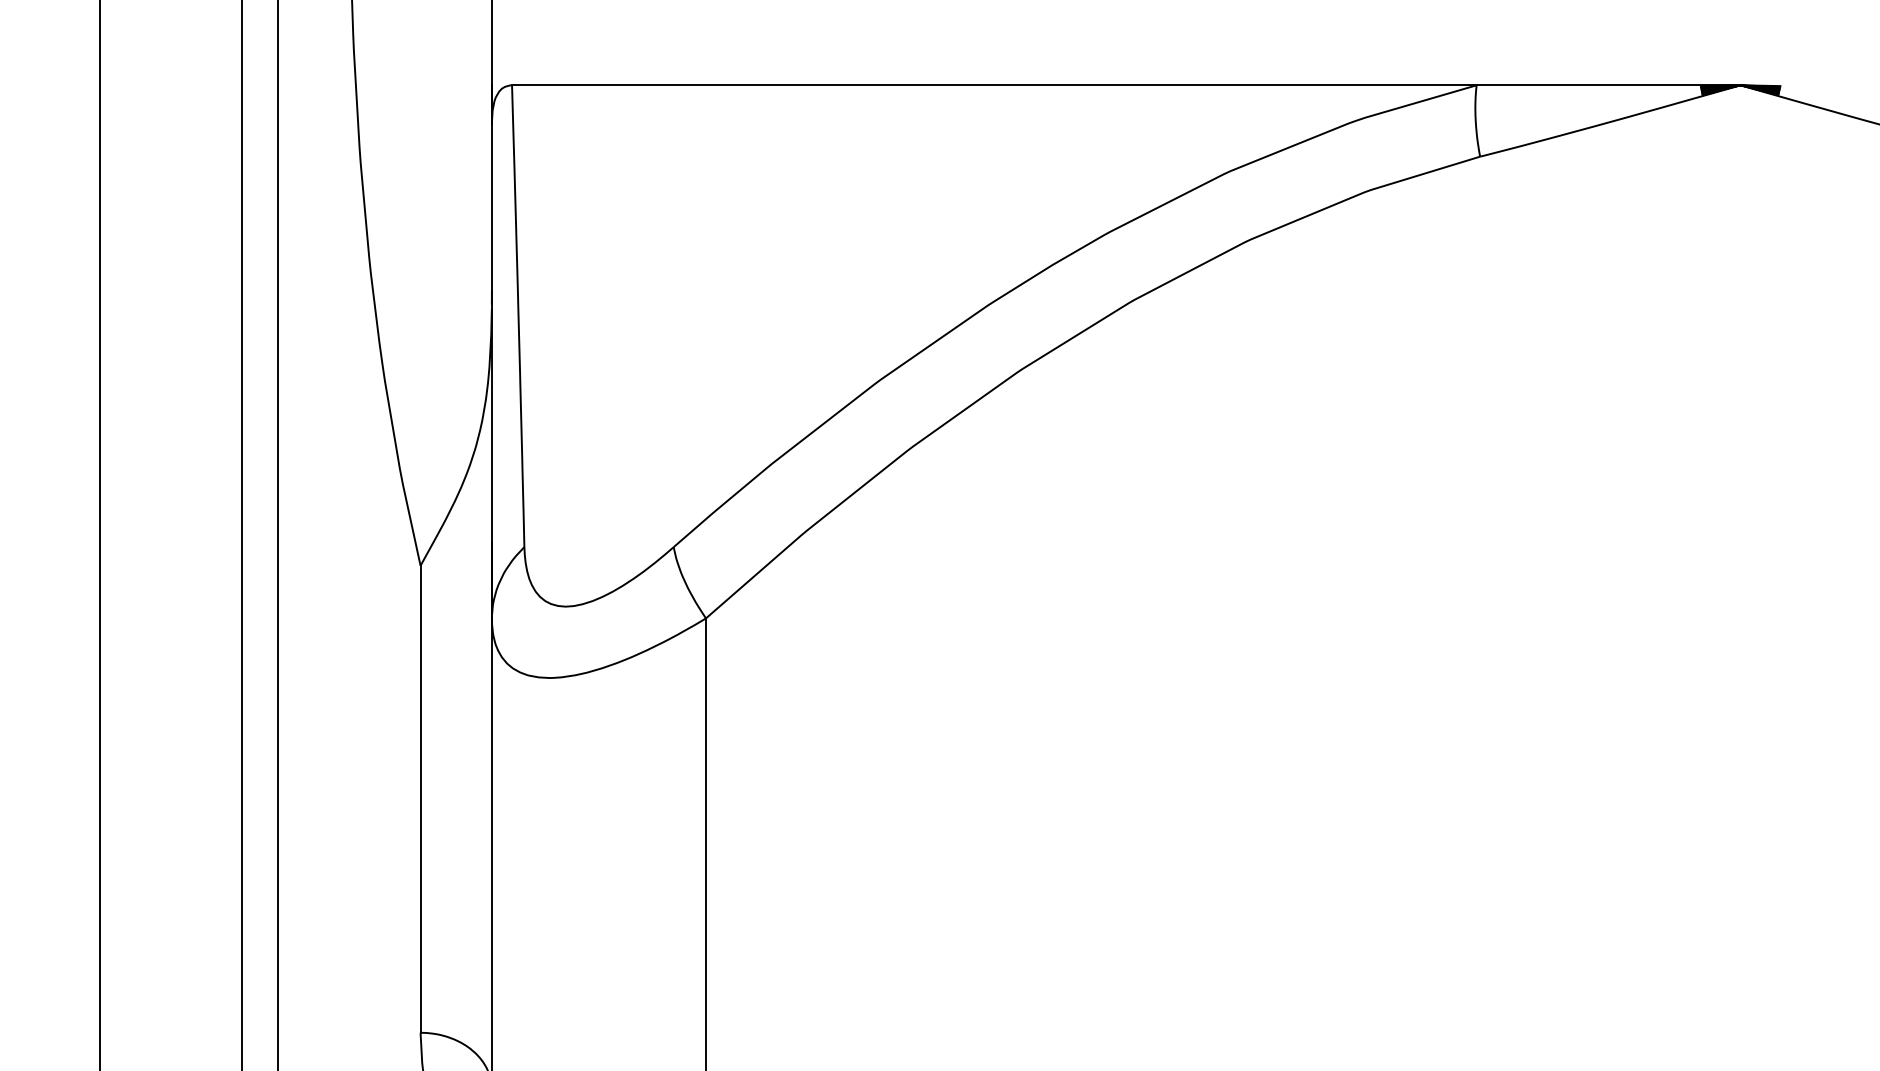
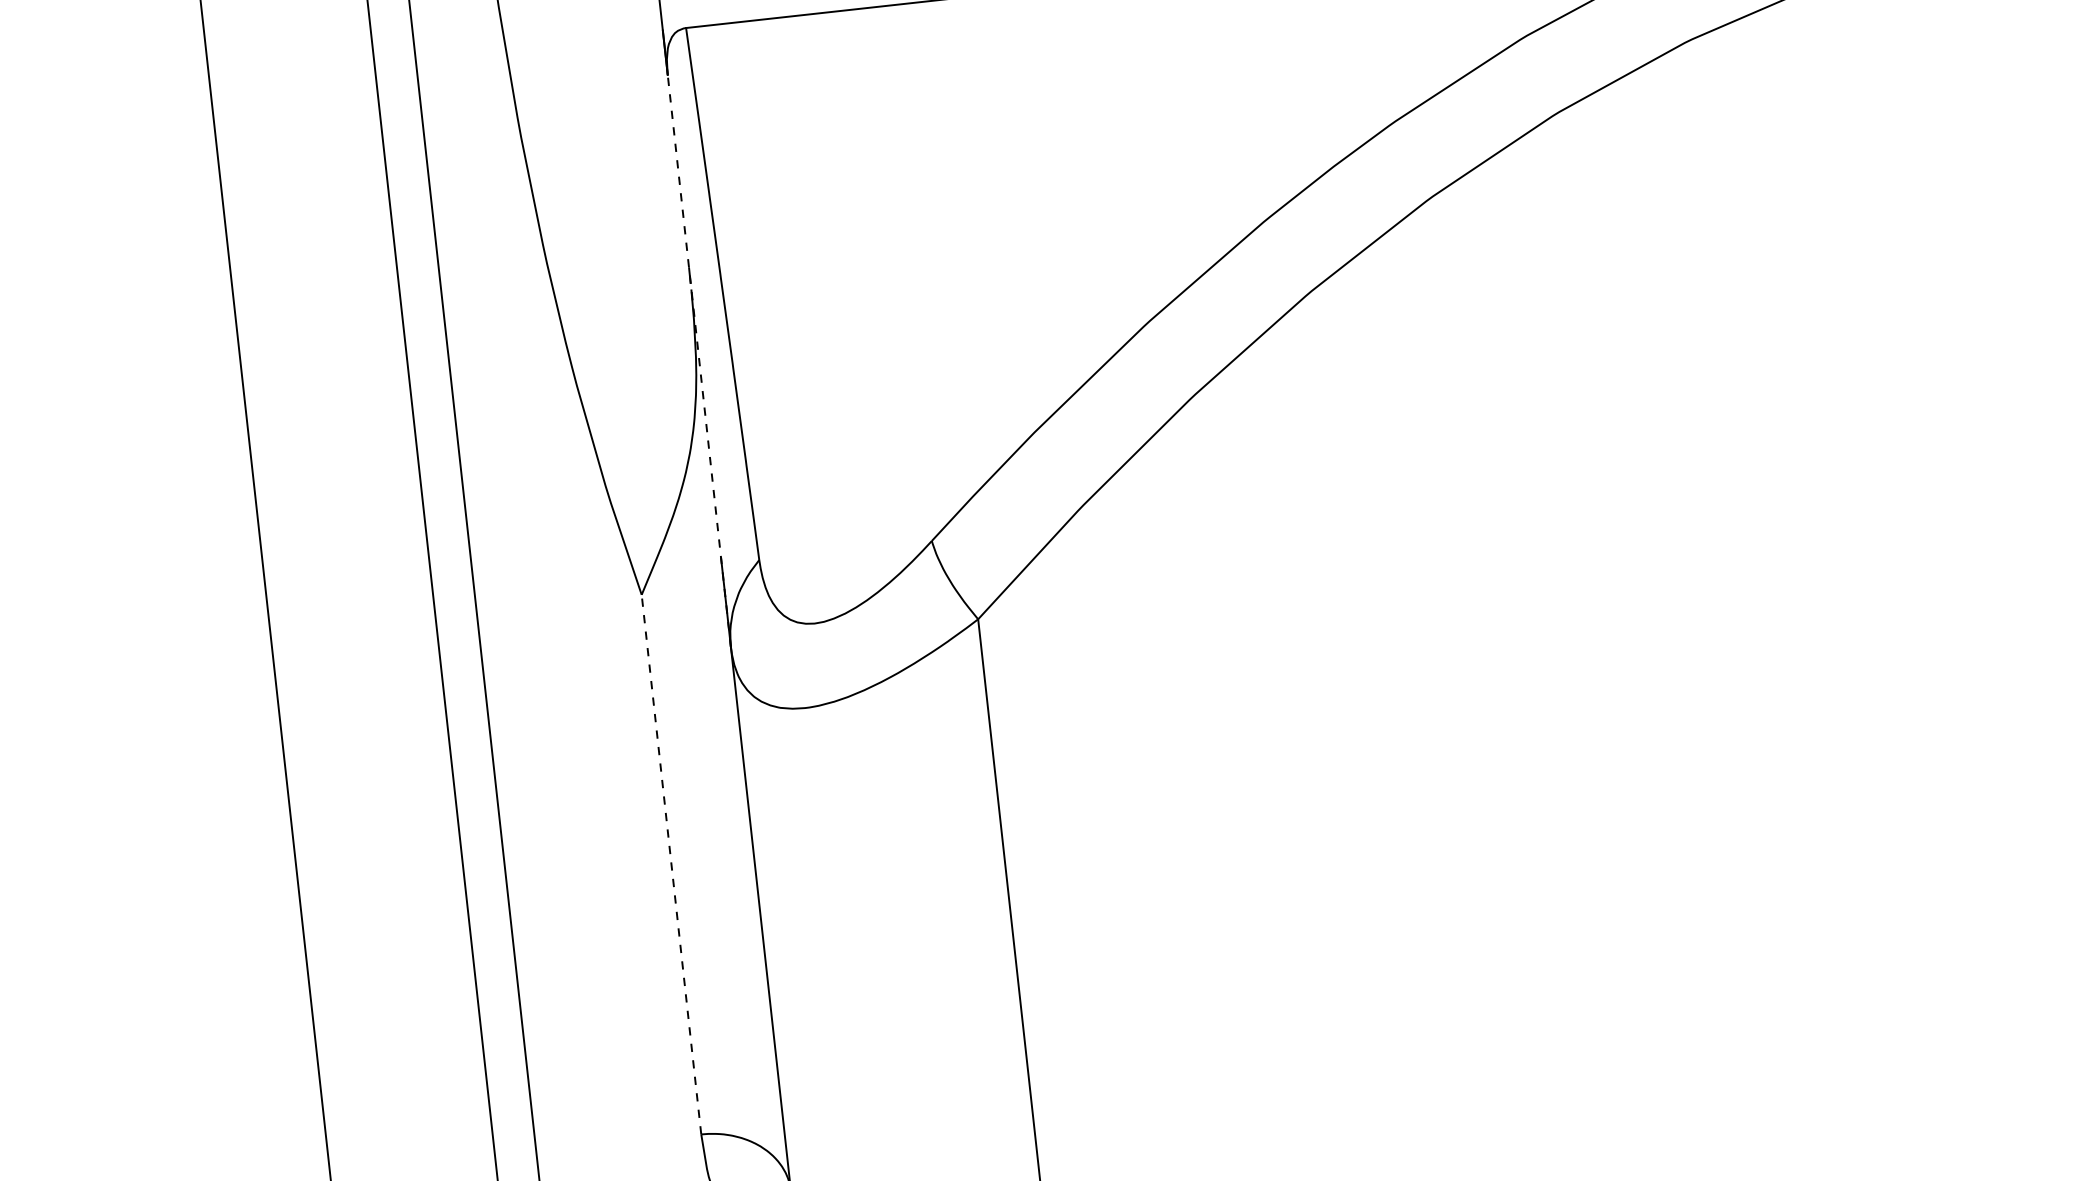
line: (491, 370) -> (698, 360), solid -> dashed
line: (420, 798) -> (671, 863), solid -> dashed

